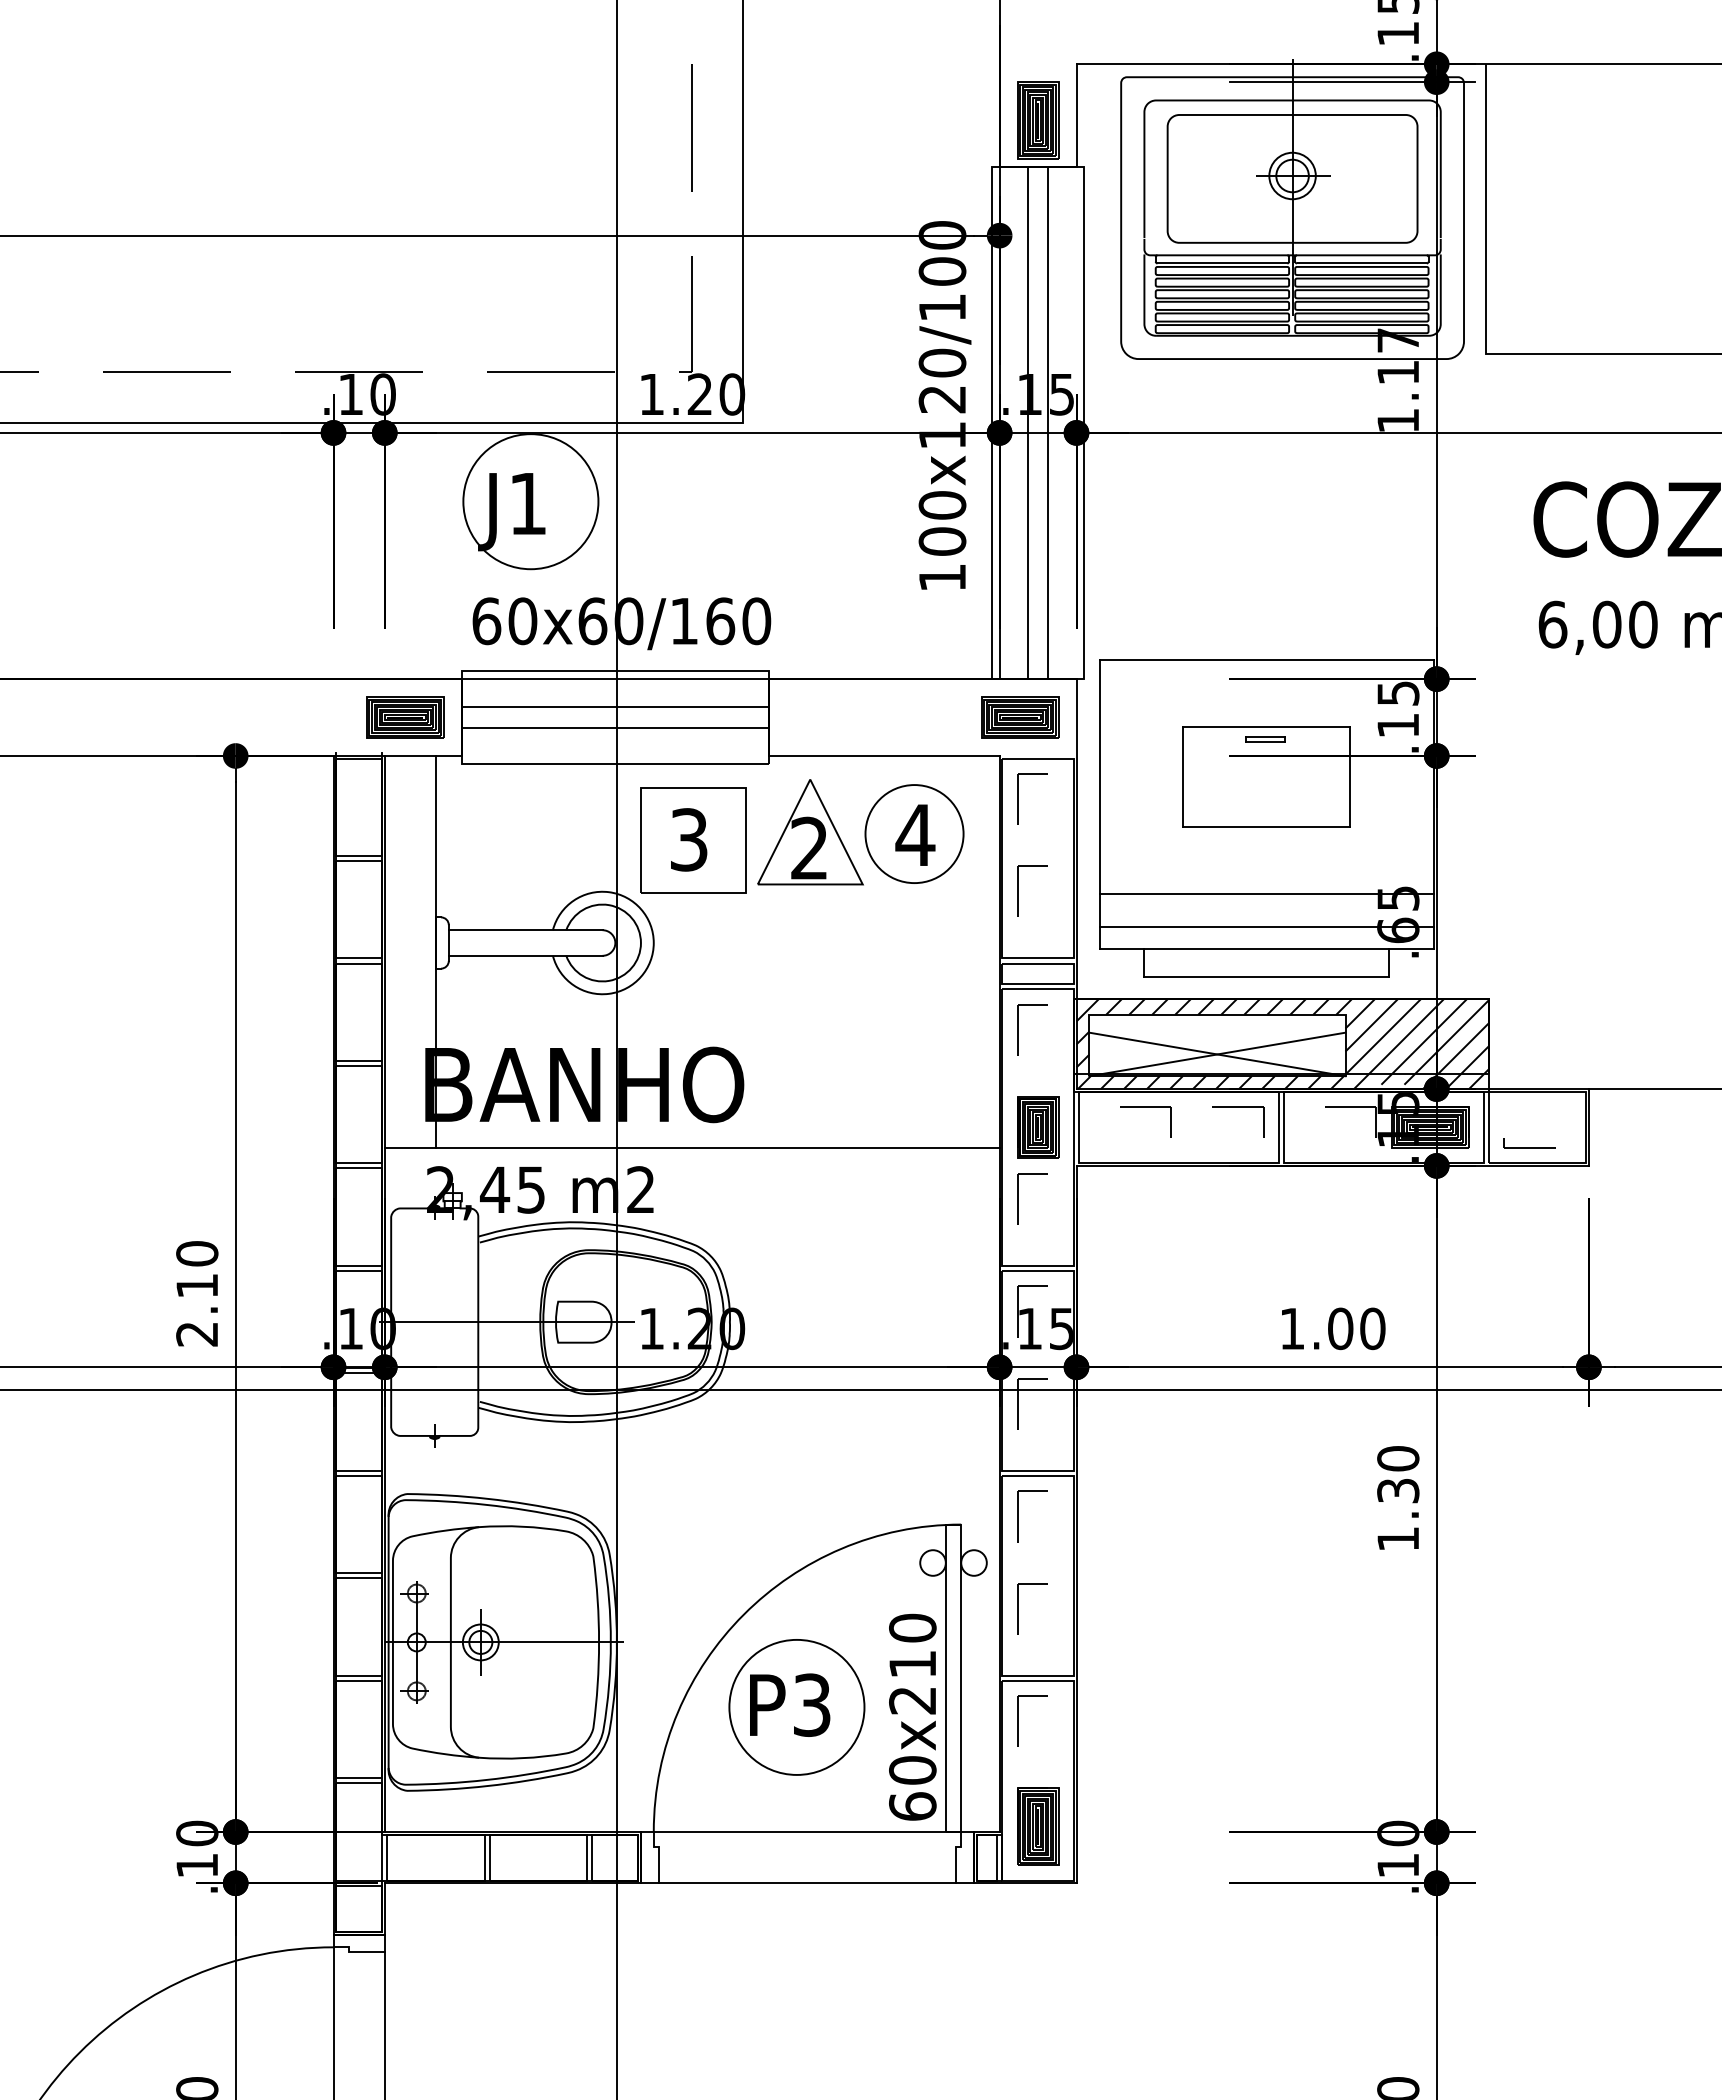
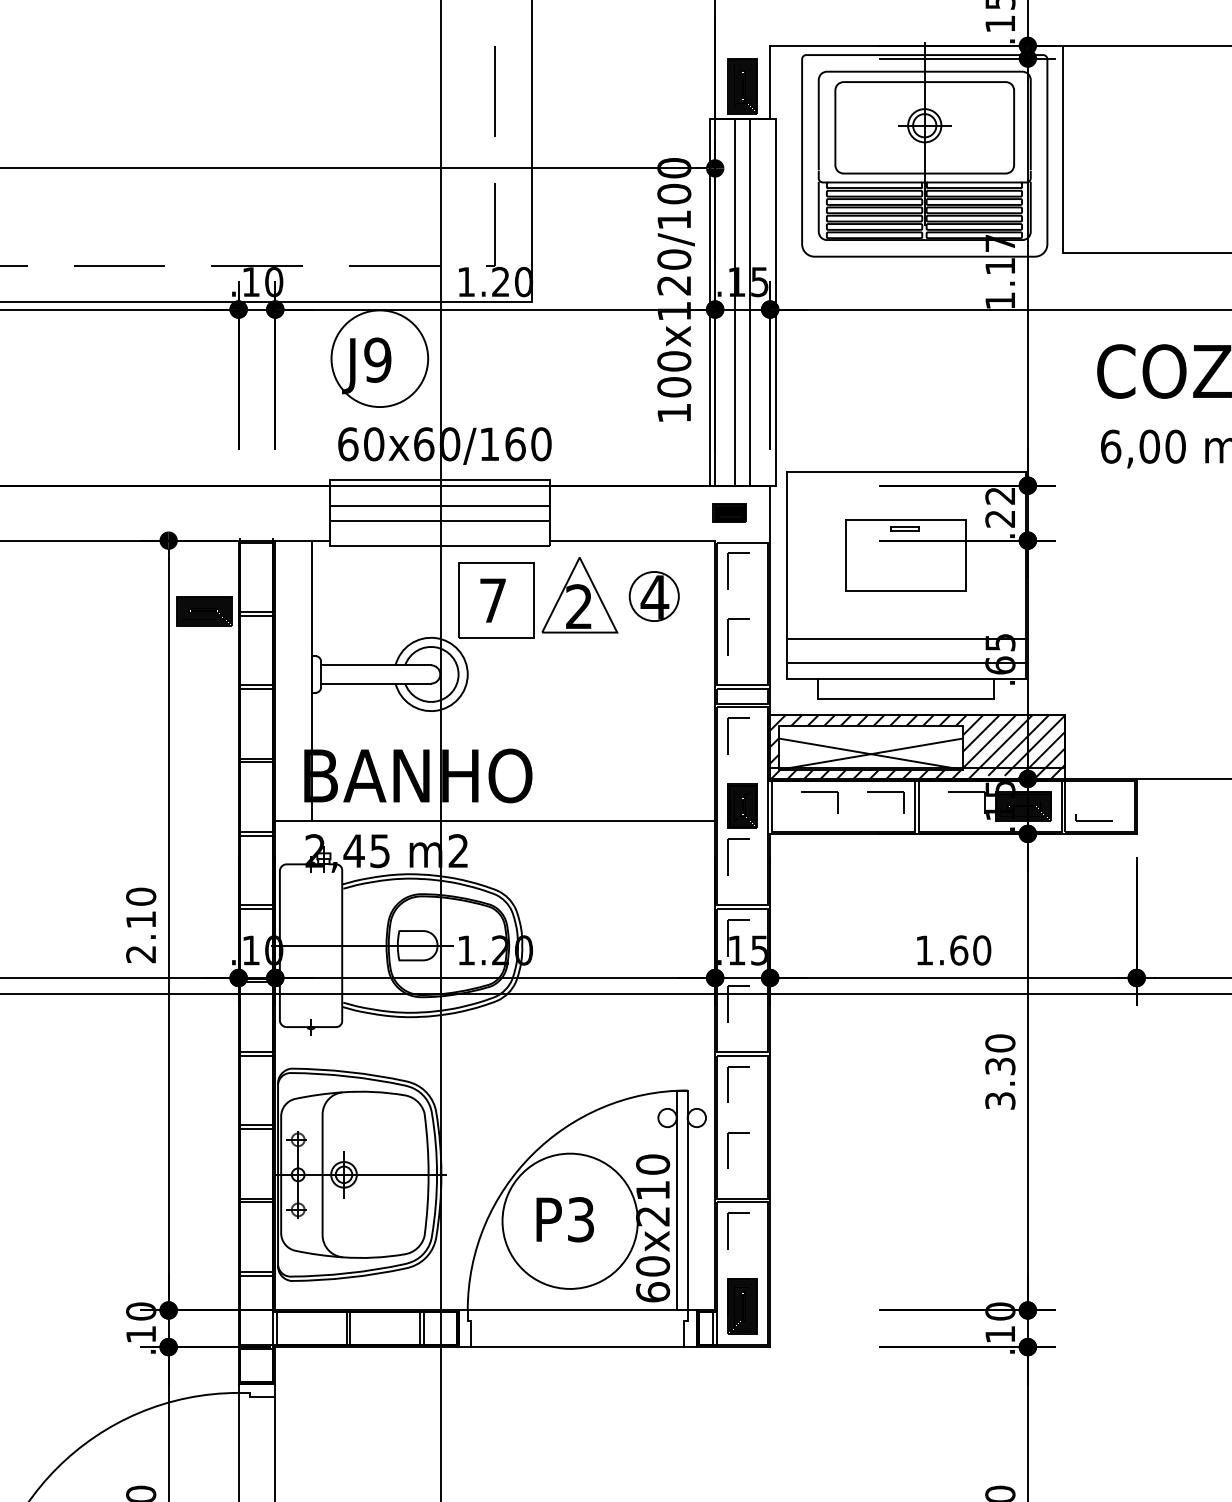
text: (527, 503) -> (377, 360), J1 -> J9
text: (1398, 709) -> (1000, 507), .15 -> .22
part: (405, 717) -> (204, 611), moved
part: (1020, 717) -> (730, 513), size x0.6
circle: (914, 834) -> (654, 596), size x0.7
text: (689, 839) -> (493, 600), 3 -> 7
text: (1340, 1328) -> (959, 950), 1.00 -> 1.60
text: (1398, 1539) -> (1000, 1101), 1.30 -> 3.30
circle: (796, 1706) -> (569, 1220), size x1.4

